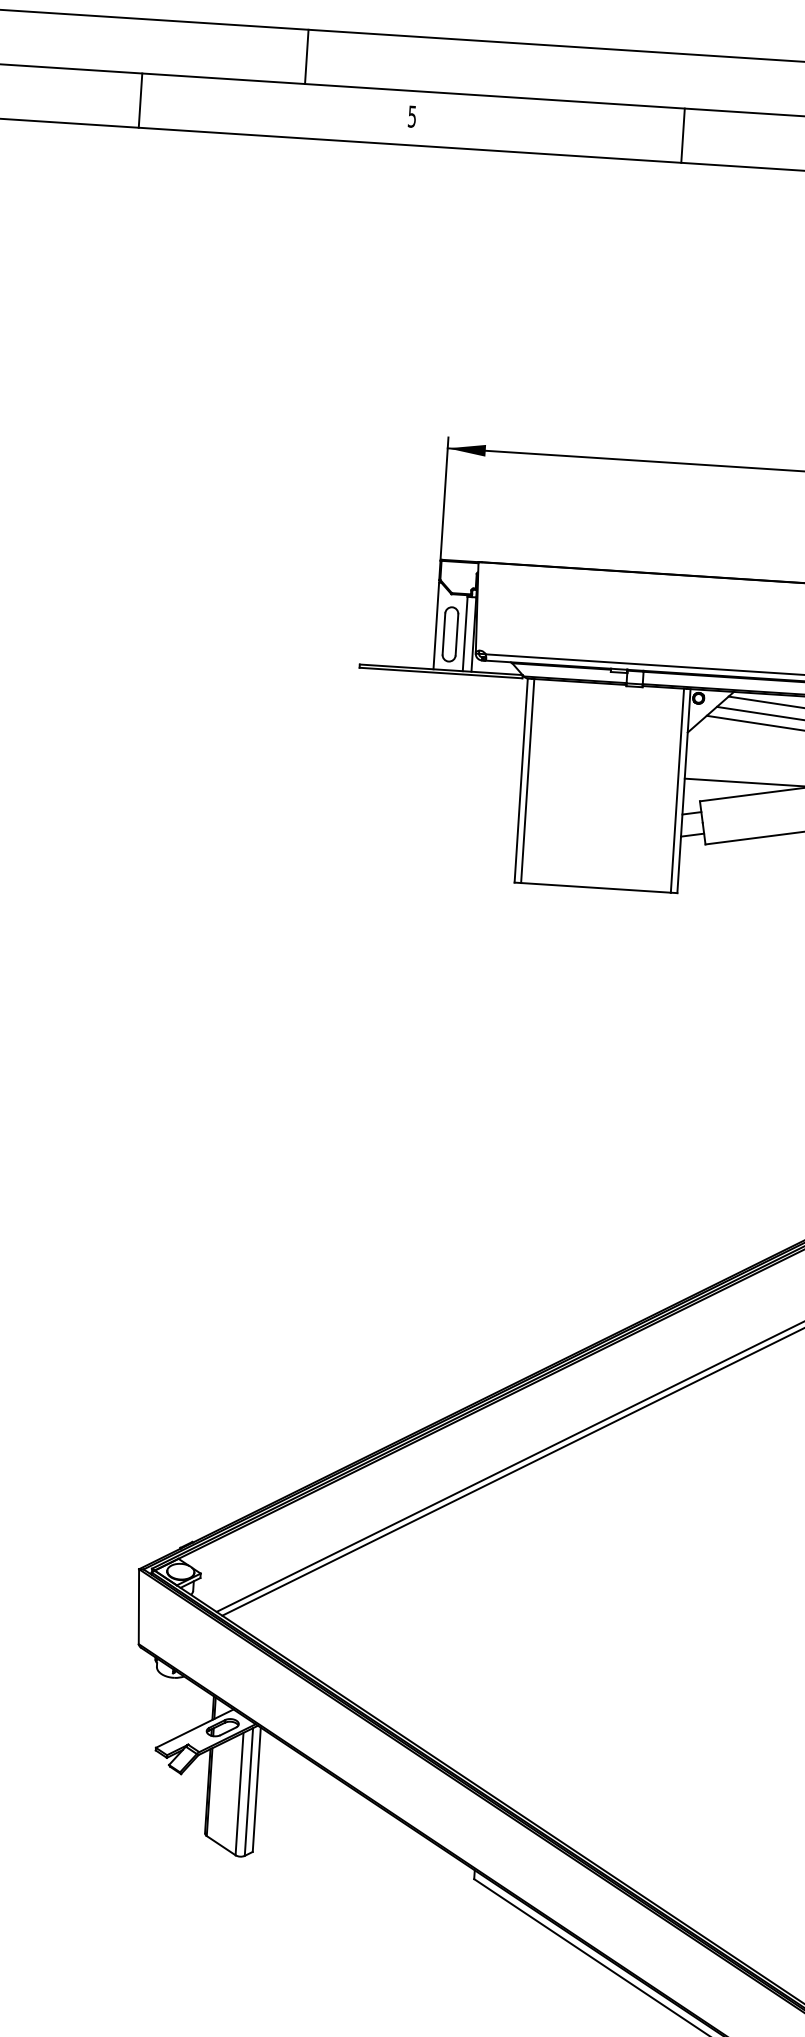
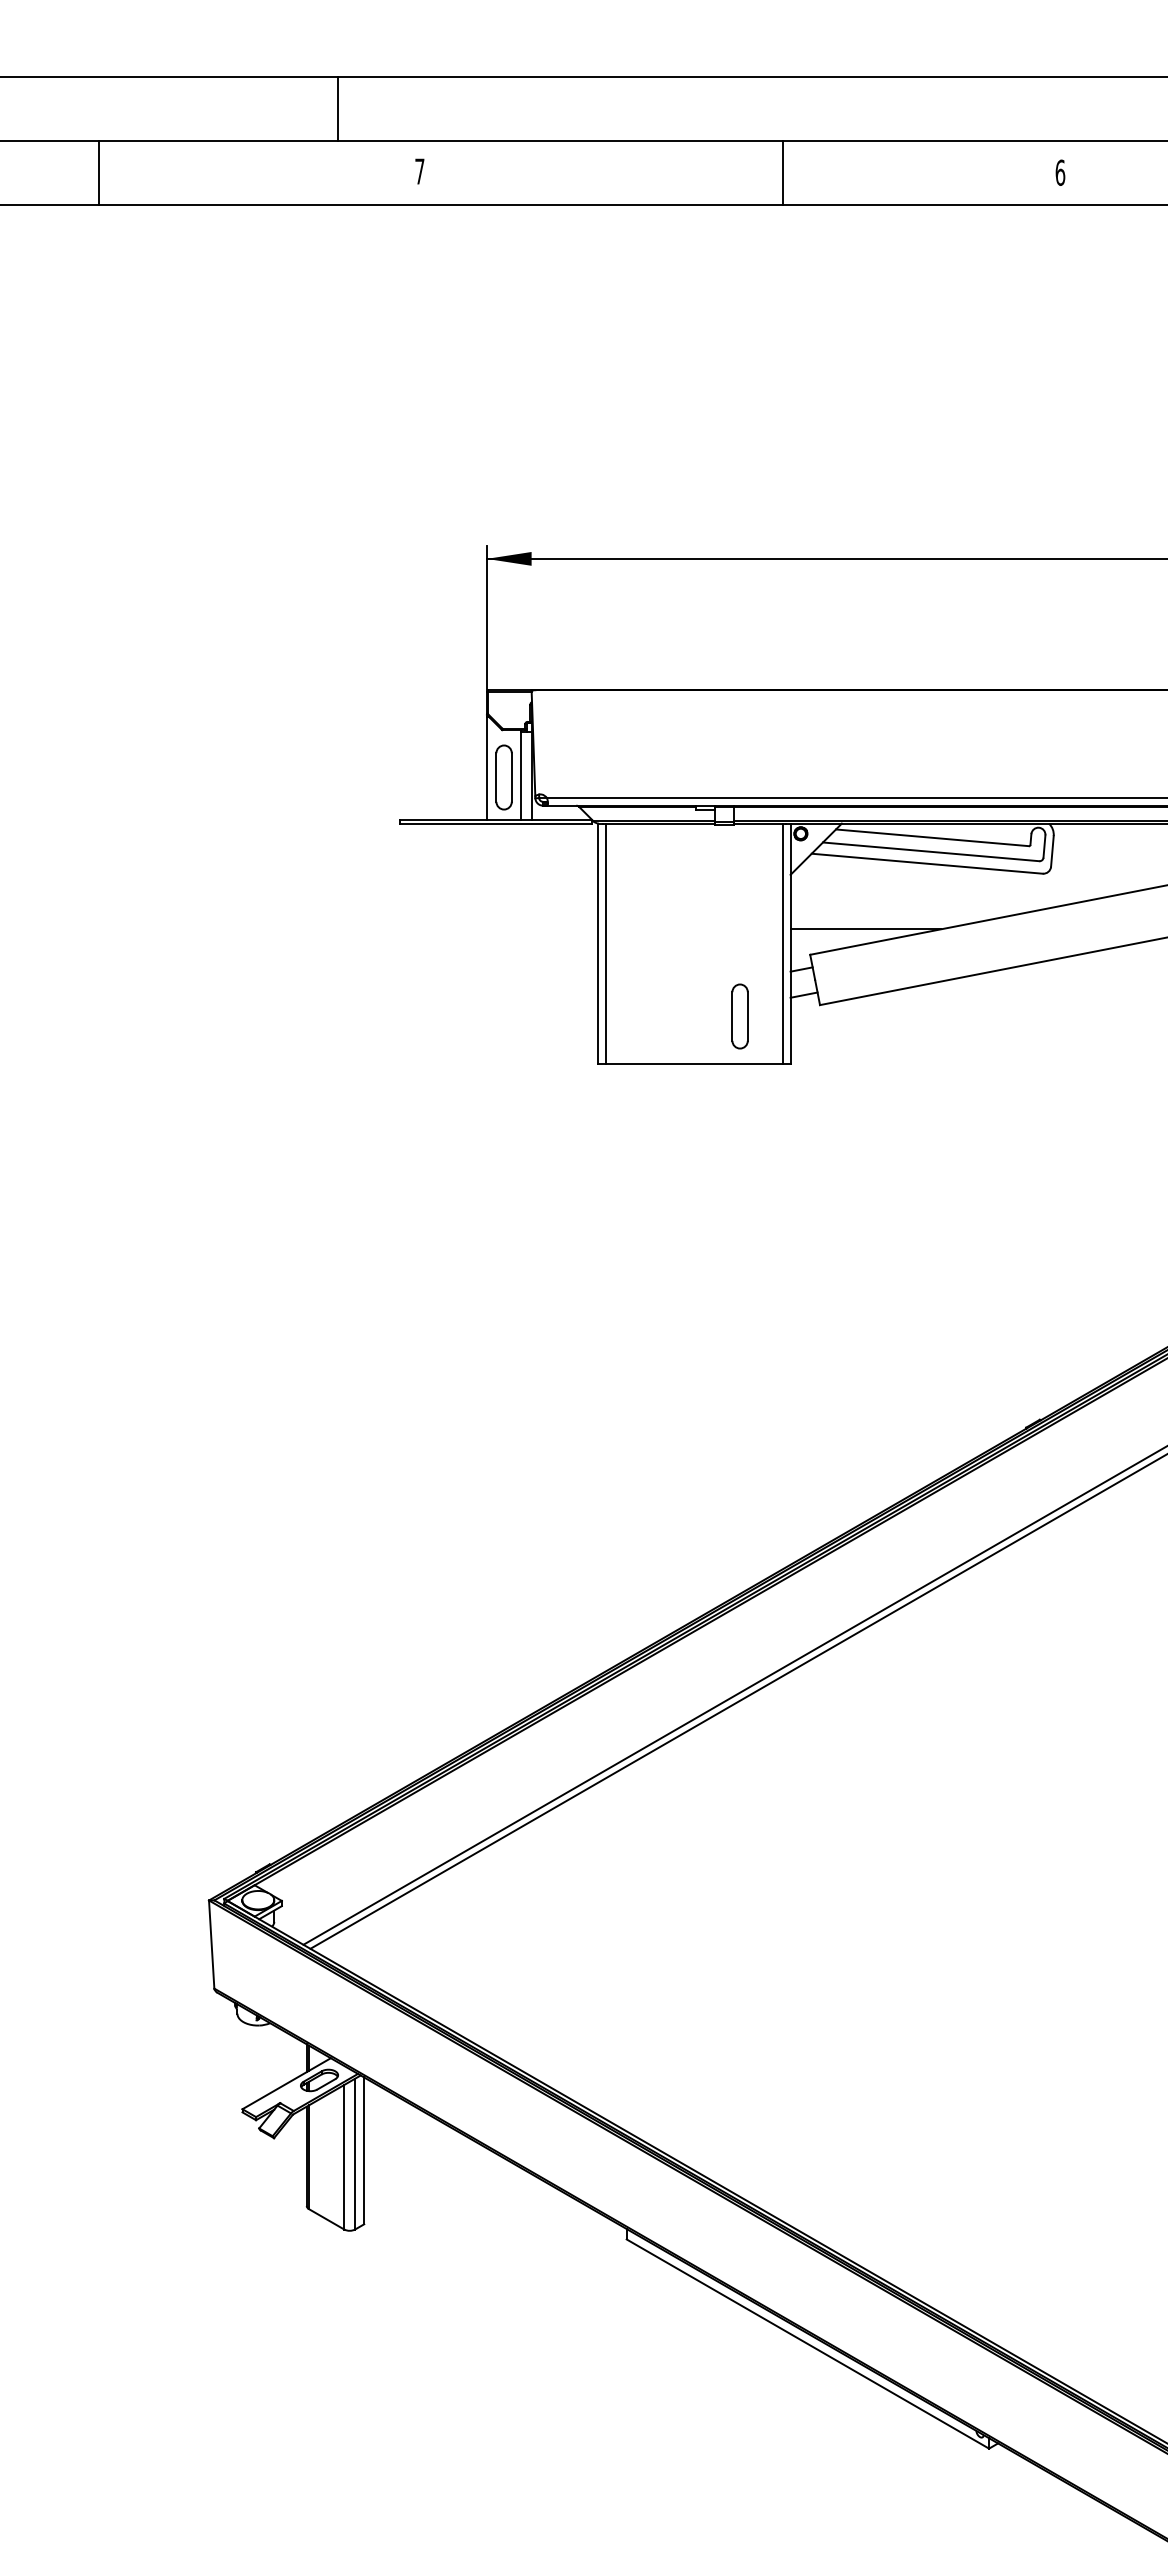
line: (306, 57) -> (338, 109), moved
text: (411, 116) -> (419, 171), 5 -> 7
line: (682, 135) -> (782, 173), moved
part: (636, 849) -> (739, 1016), added

